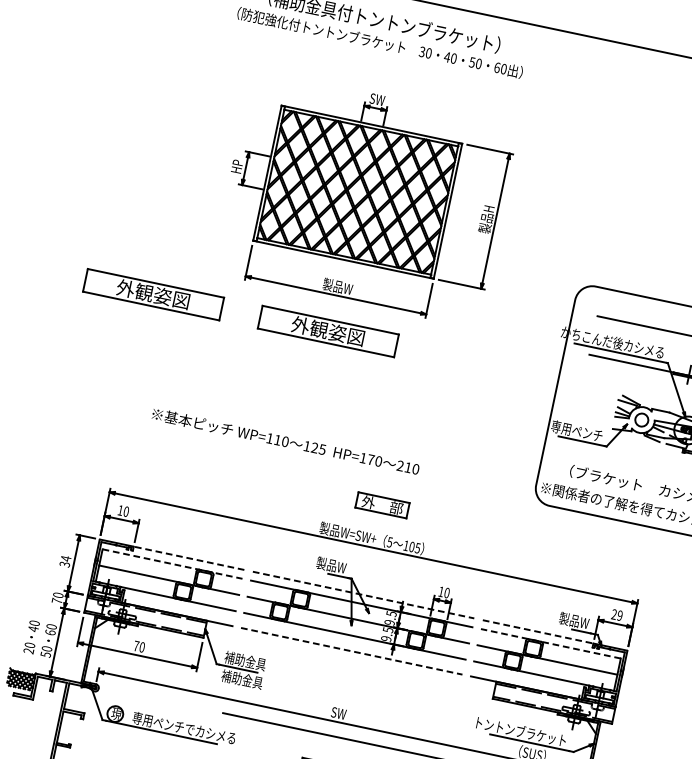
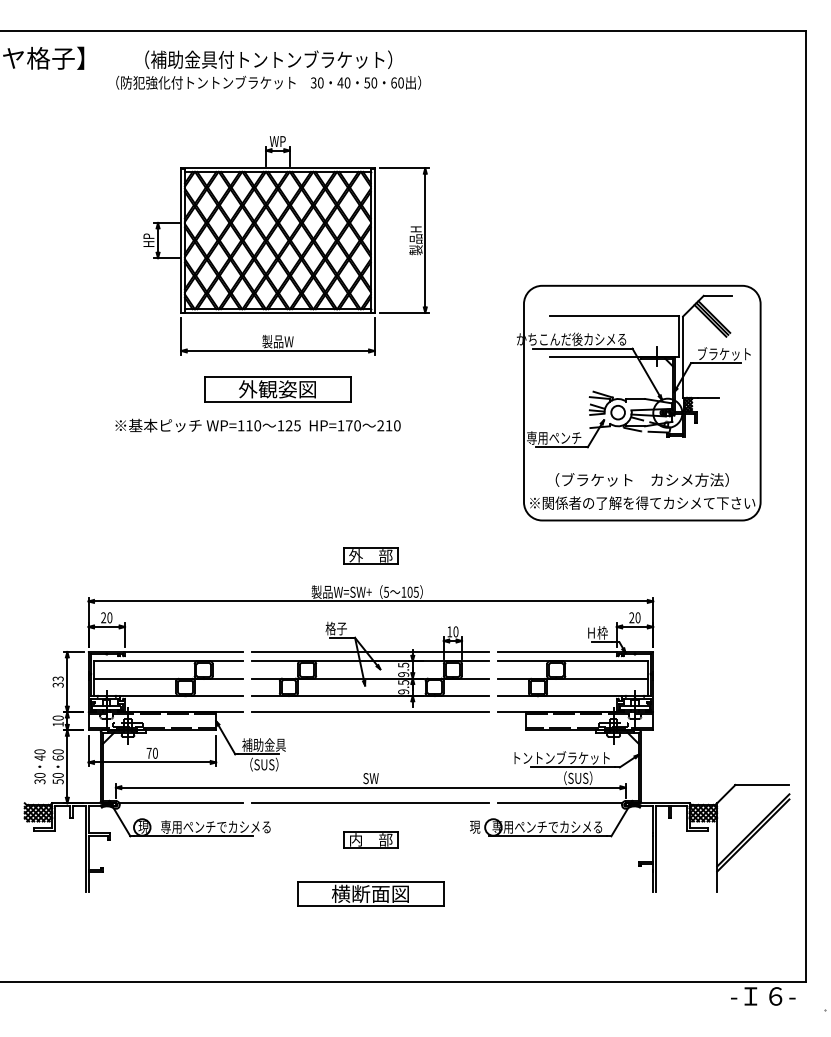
text: (376, 99) -> (277, 141), SW -> WP
part: (153, 294) -> (90, 389), removed
text: (285, 441) -> (257, 425), moved
text: (120, 510) -> (103, 617), 10 -> 20
line: (188, 557) -> (183, 651), dashed -> solid
text: (65, 558) -> (57, 678), 34 -> 33
line: (172, 564) -> (168, 661), dashed -> solid
text: (331, 565) -> (331, 628), 製品W -> 格子
line: (364, 594) -> (371, 651), dashed -> solid
text: (56, 600) -> (57, 723), 70 -> 10
text: (619, 615) -> (637, 617), 29 -> 20
text: (573, 620) -> (591, 632), 製品W -> Ｈ枠
line: (539, 631) -> (558, 651), dashed -> solid
line: (551, 643) -> (573, 661), dashed -> solid
text: (29, 651) -> (40, 781), 20 -> 30
line: (352, 651) -> (371, 712), dashed -> solid
text: (241, 679) -> (264, 764), 補助金具 -> （SUS）
line: (156, 699) -> (181, 803), added

